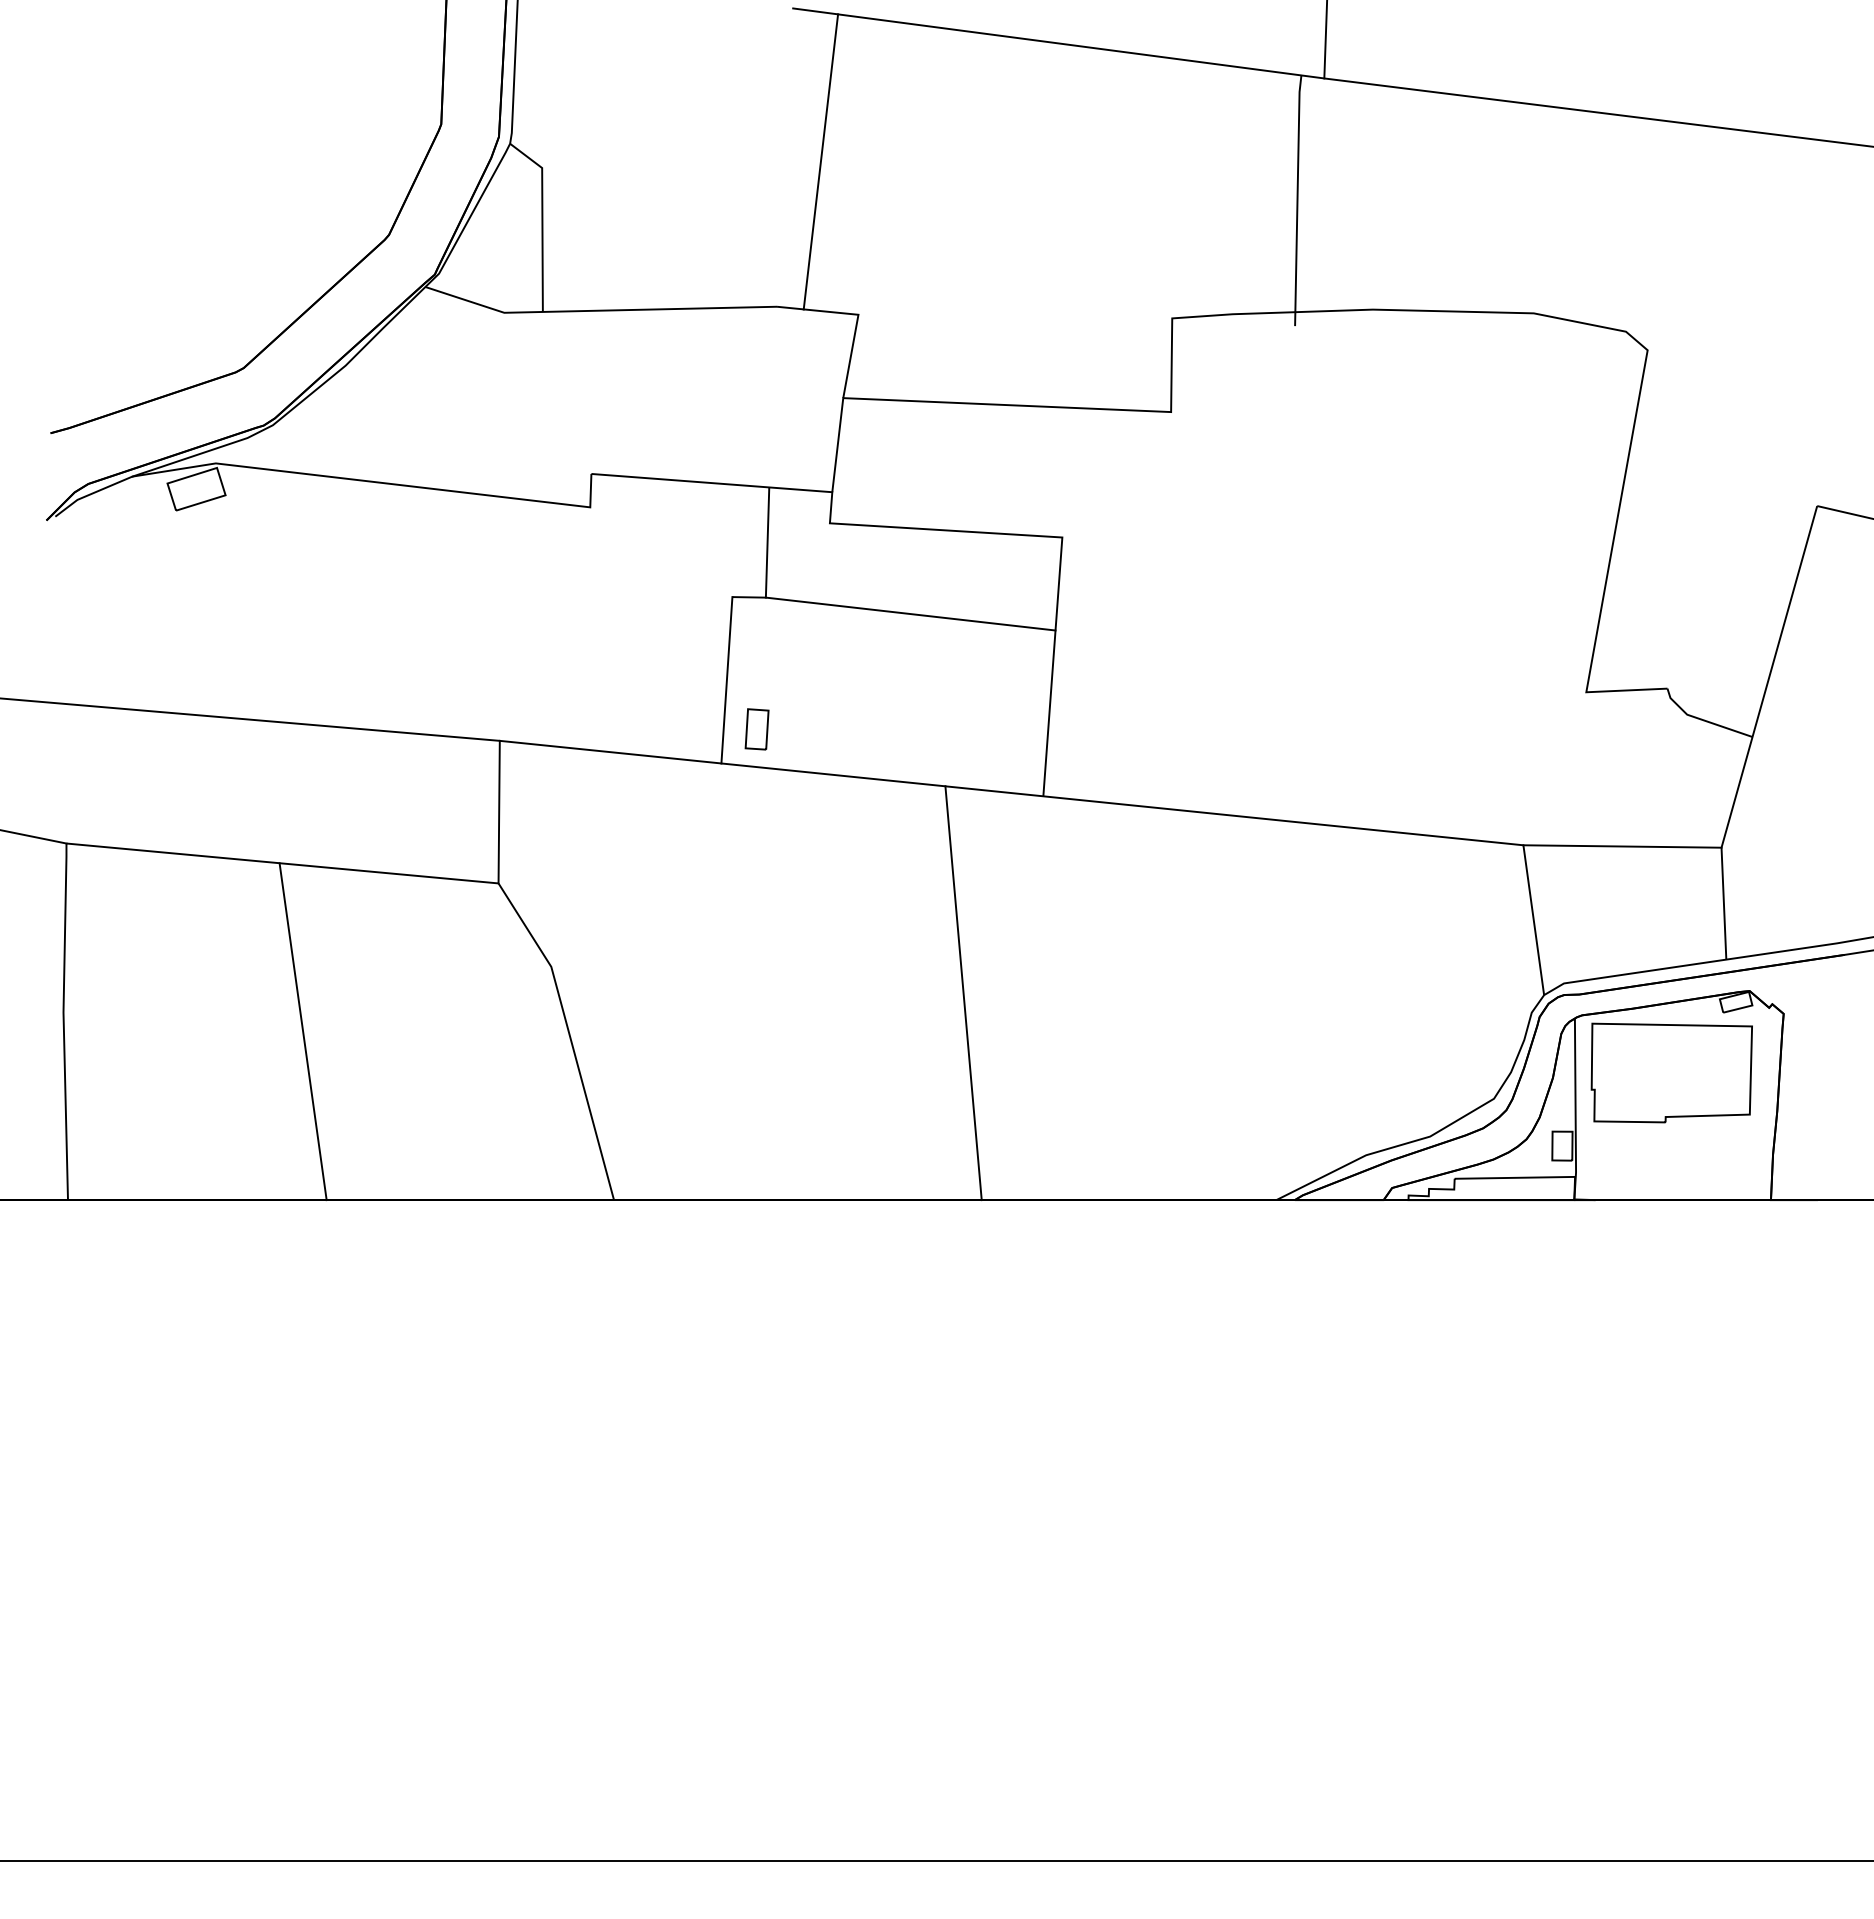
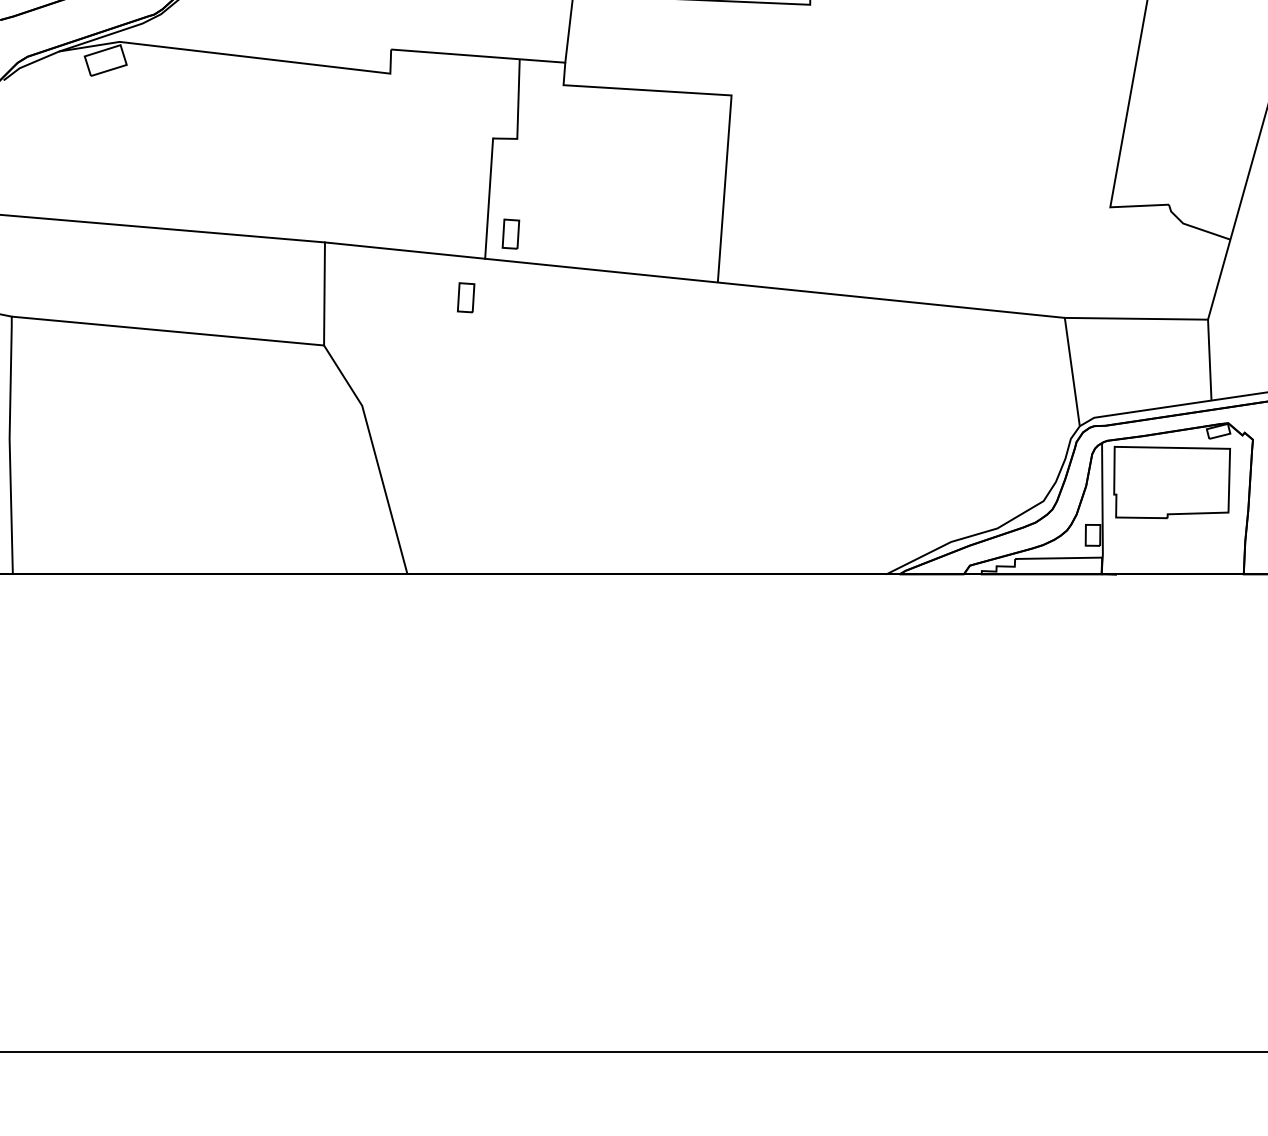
line: (910, 613) -> (621, 150), removed
part: (694, 817) -> (465, 297), added
line: (963, 993) -> (660, 425), removed
line: (302, 1031) -> (182, 452), removed

